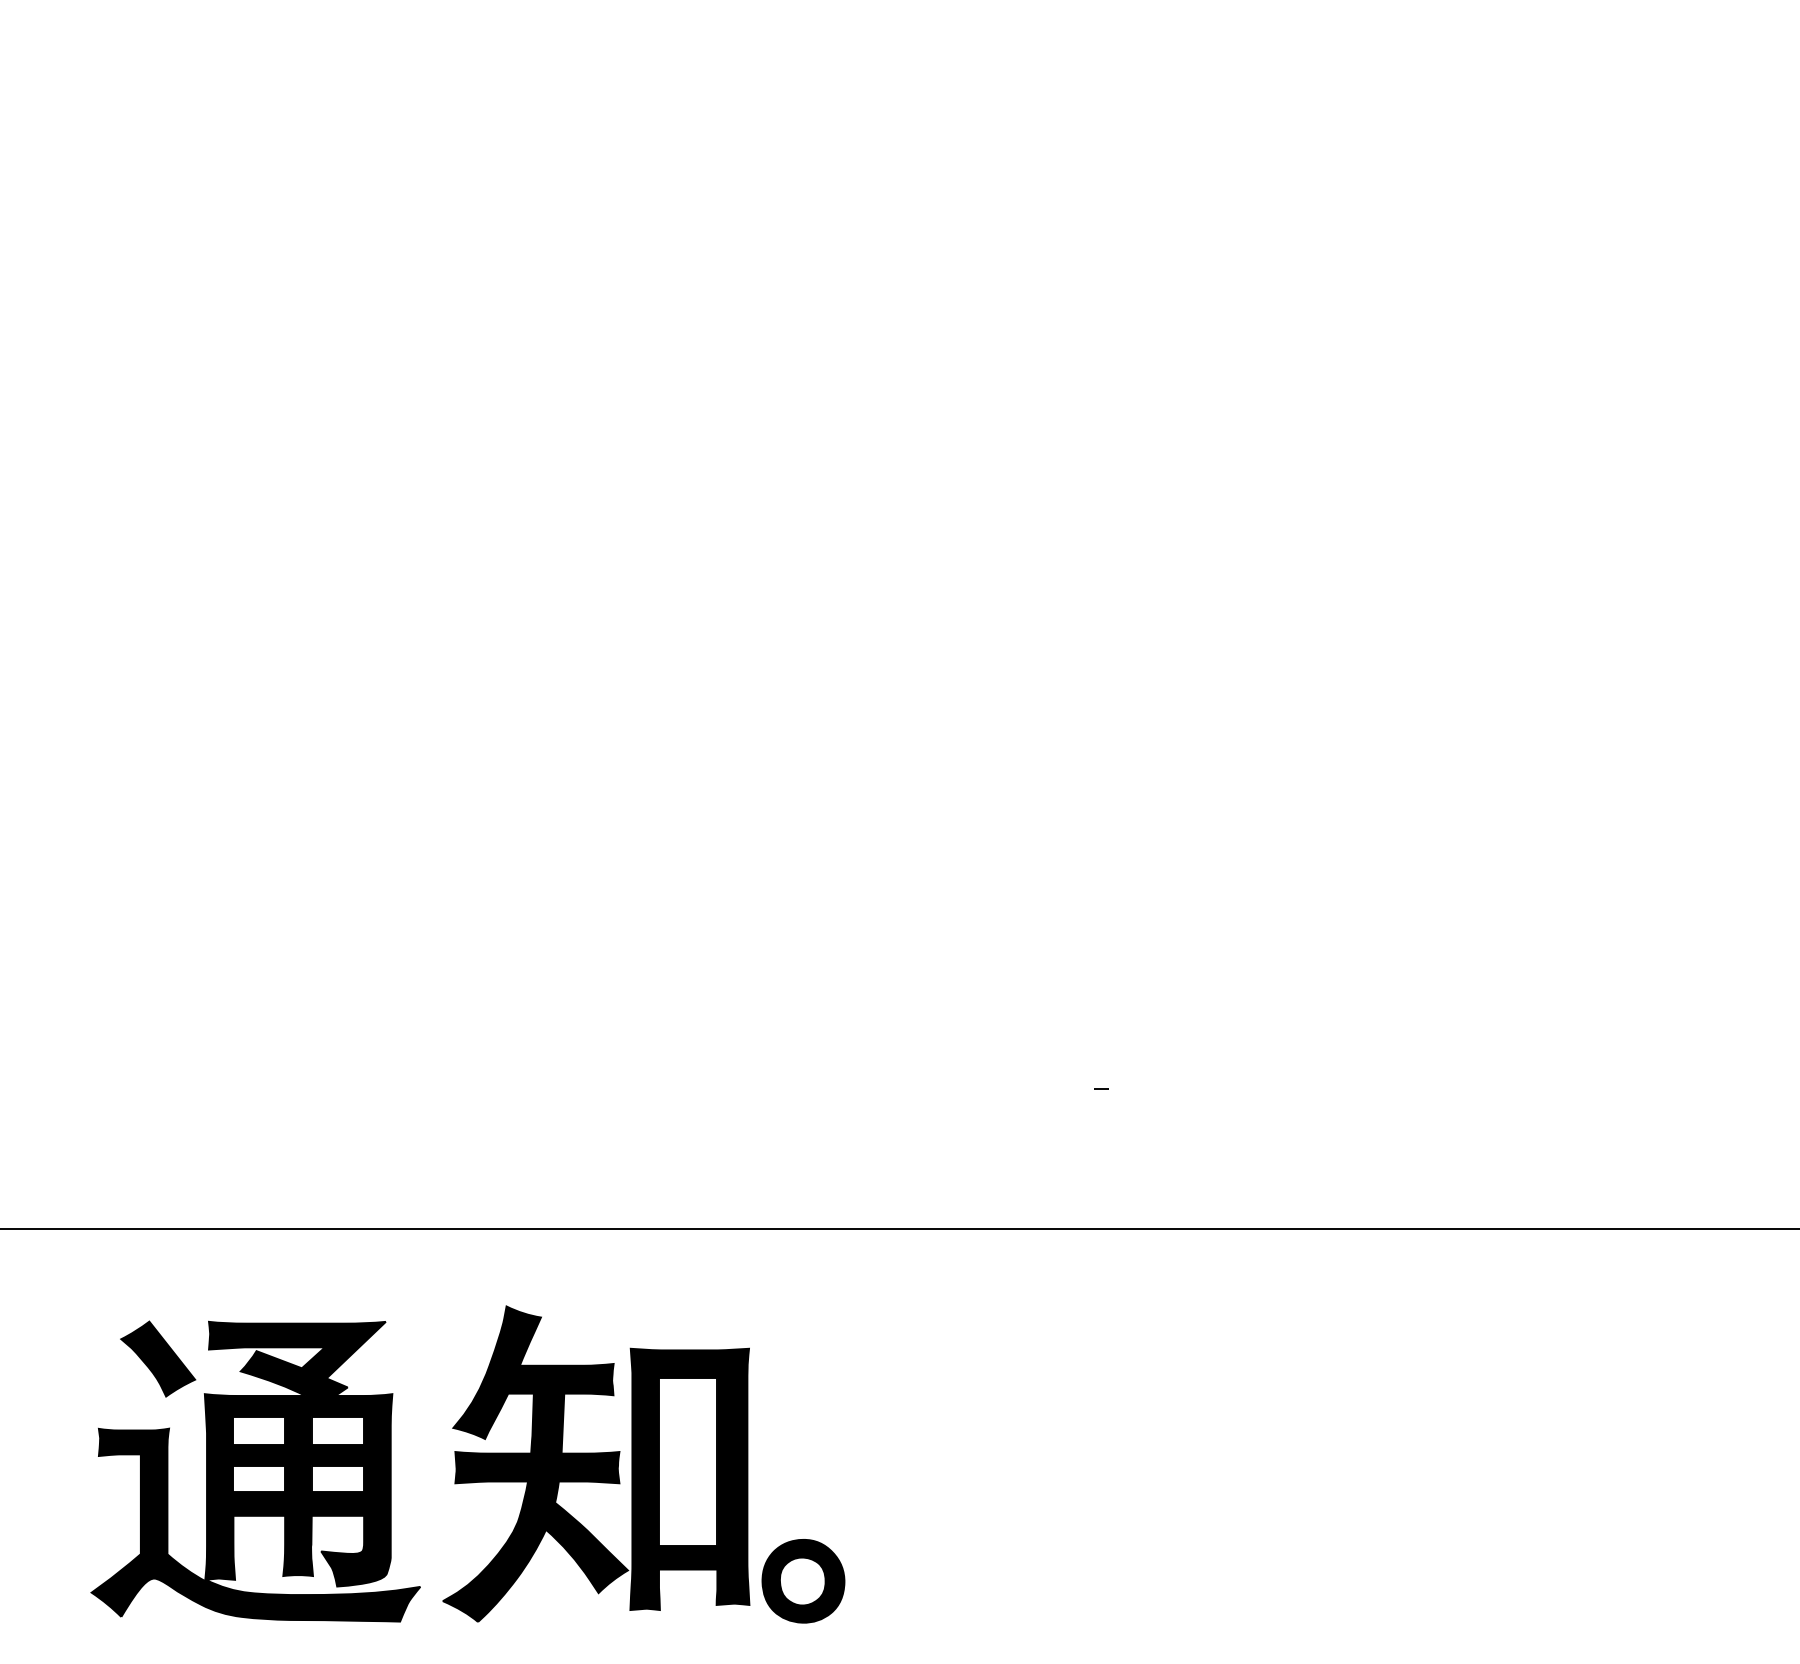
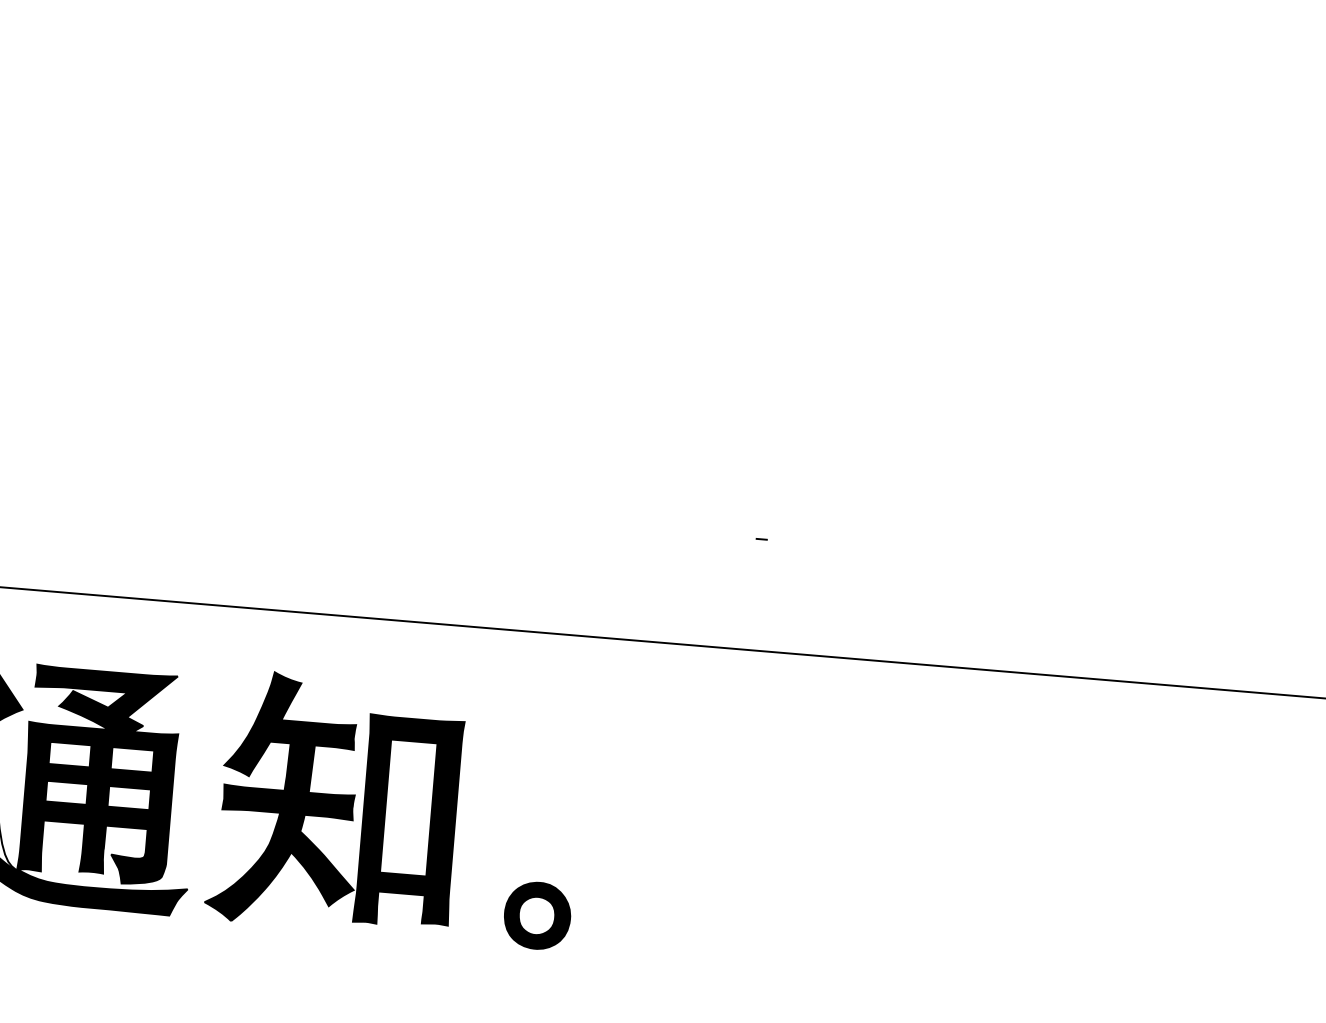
part: (803, 1581) -> (537, 916), moved

